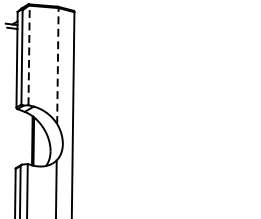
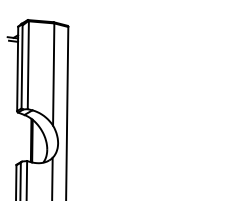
line: (29, 55) -> (28, 65), dashed -> solid
line: (57, 65) -> (53, 74), dashed -> solid

